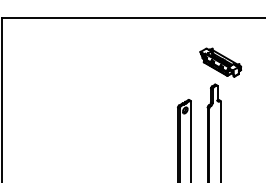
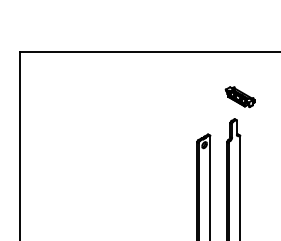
part: (219, 63) -> (239, 97), size x0.7

